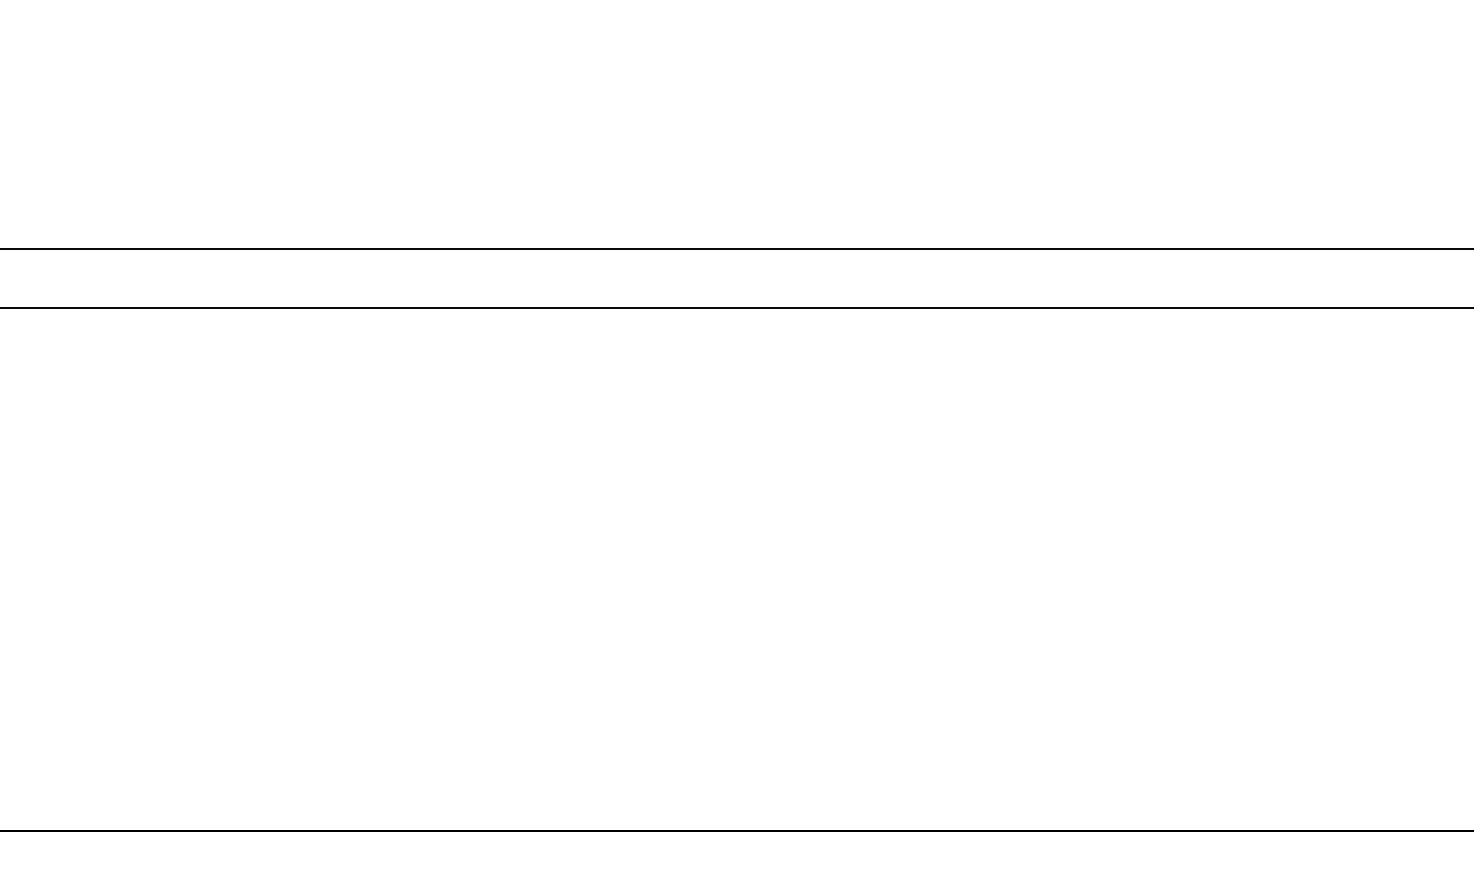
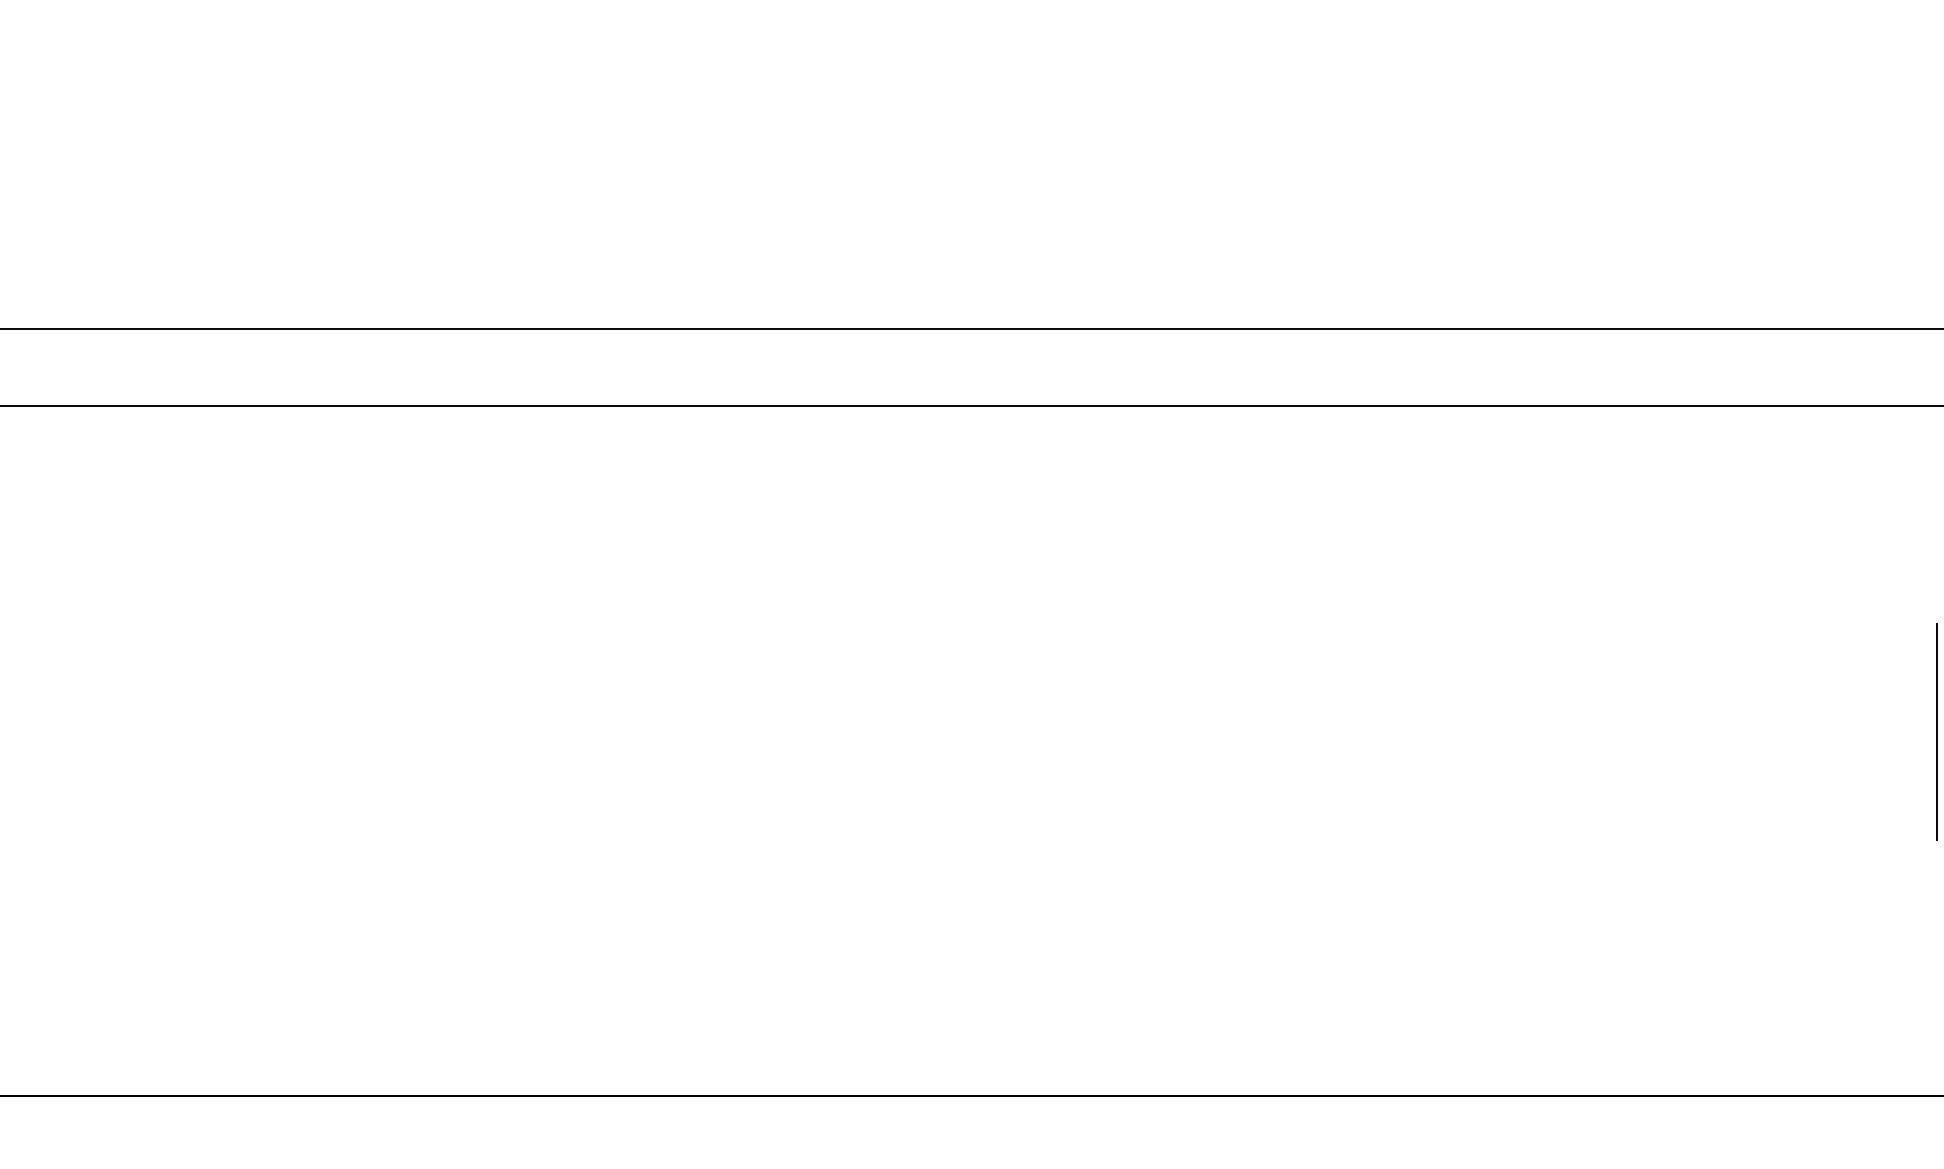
line: (1468, 554) -> (1937, 731), added

